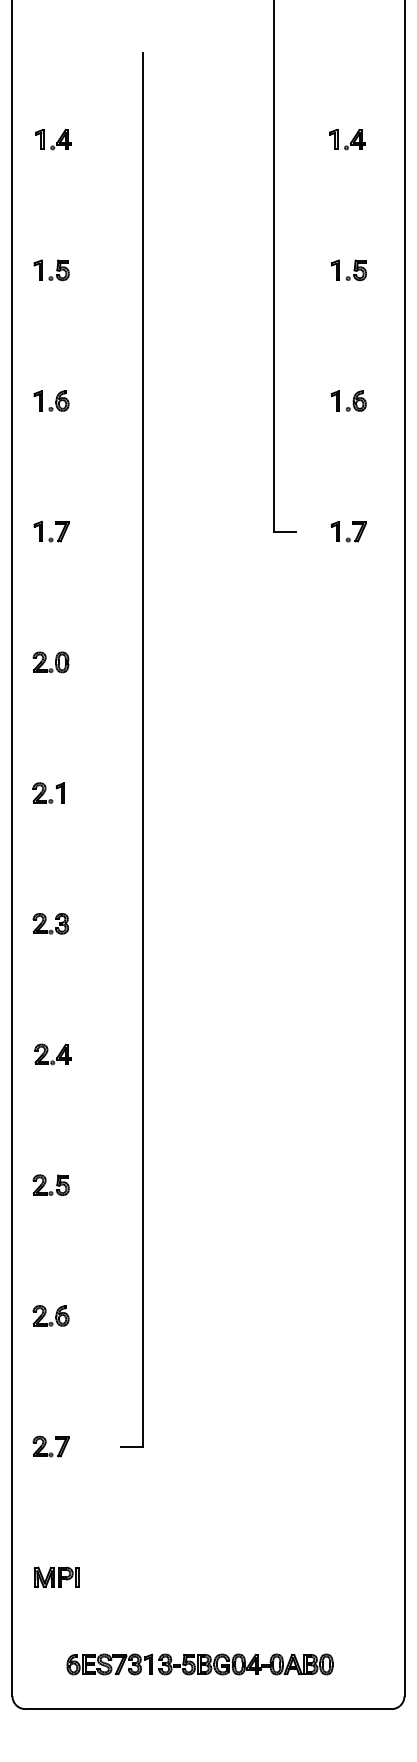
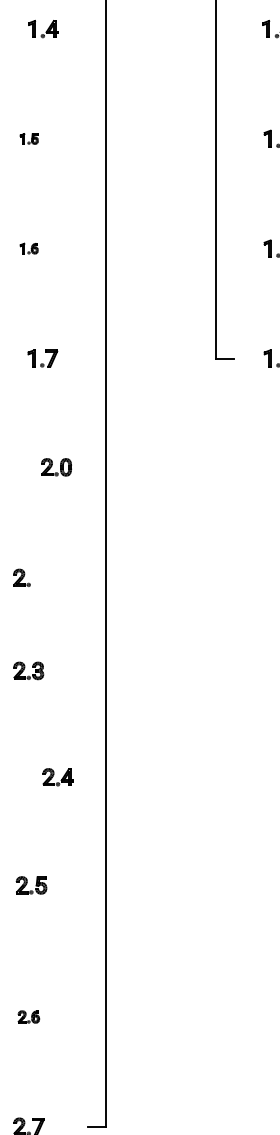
part: (53, 139) -> (43, 29), moved
part: (51, 270) -> (29, 139), size x0.6
part: (51, 400) -> (29, 248), size x0.6
part: (51, 531) -> (42, 358), moved
part: (50, 662) -> (56, 467), moved
part: (59, 792) -> (35, 577), removed
part: (50, 923) -> (28, 670), moved
part: (52, 1054) -> (57, 777), moved
part: (50, 1184) -> (30, 884), moved
part: (50, 1315) -> (28, 1016), size x0.7

